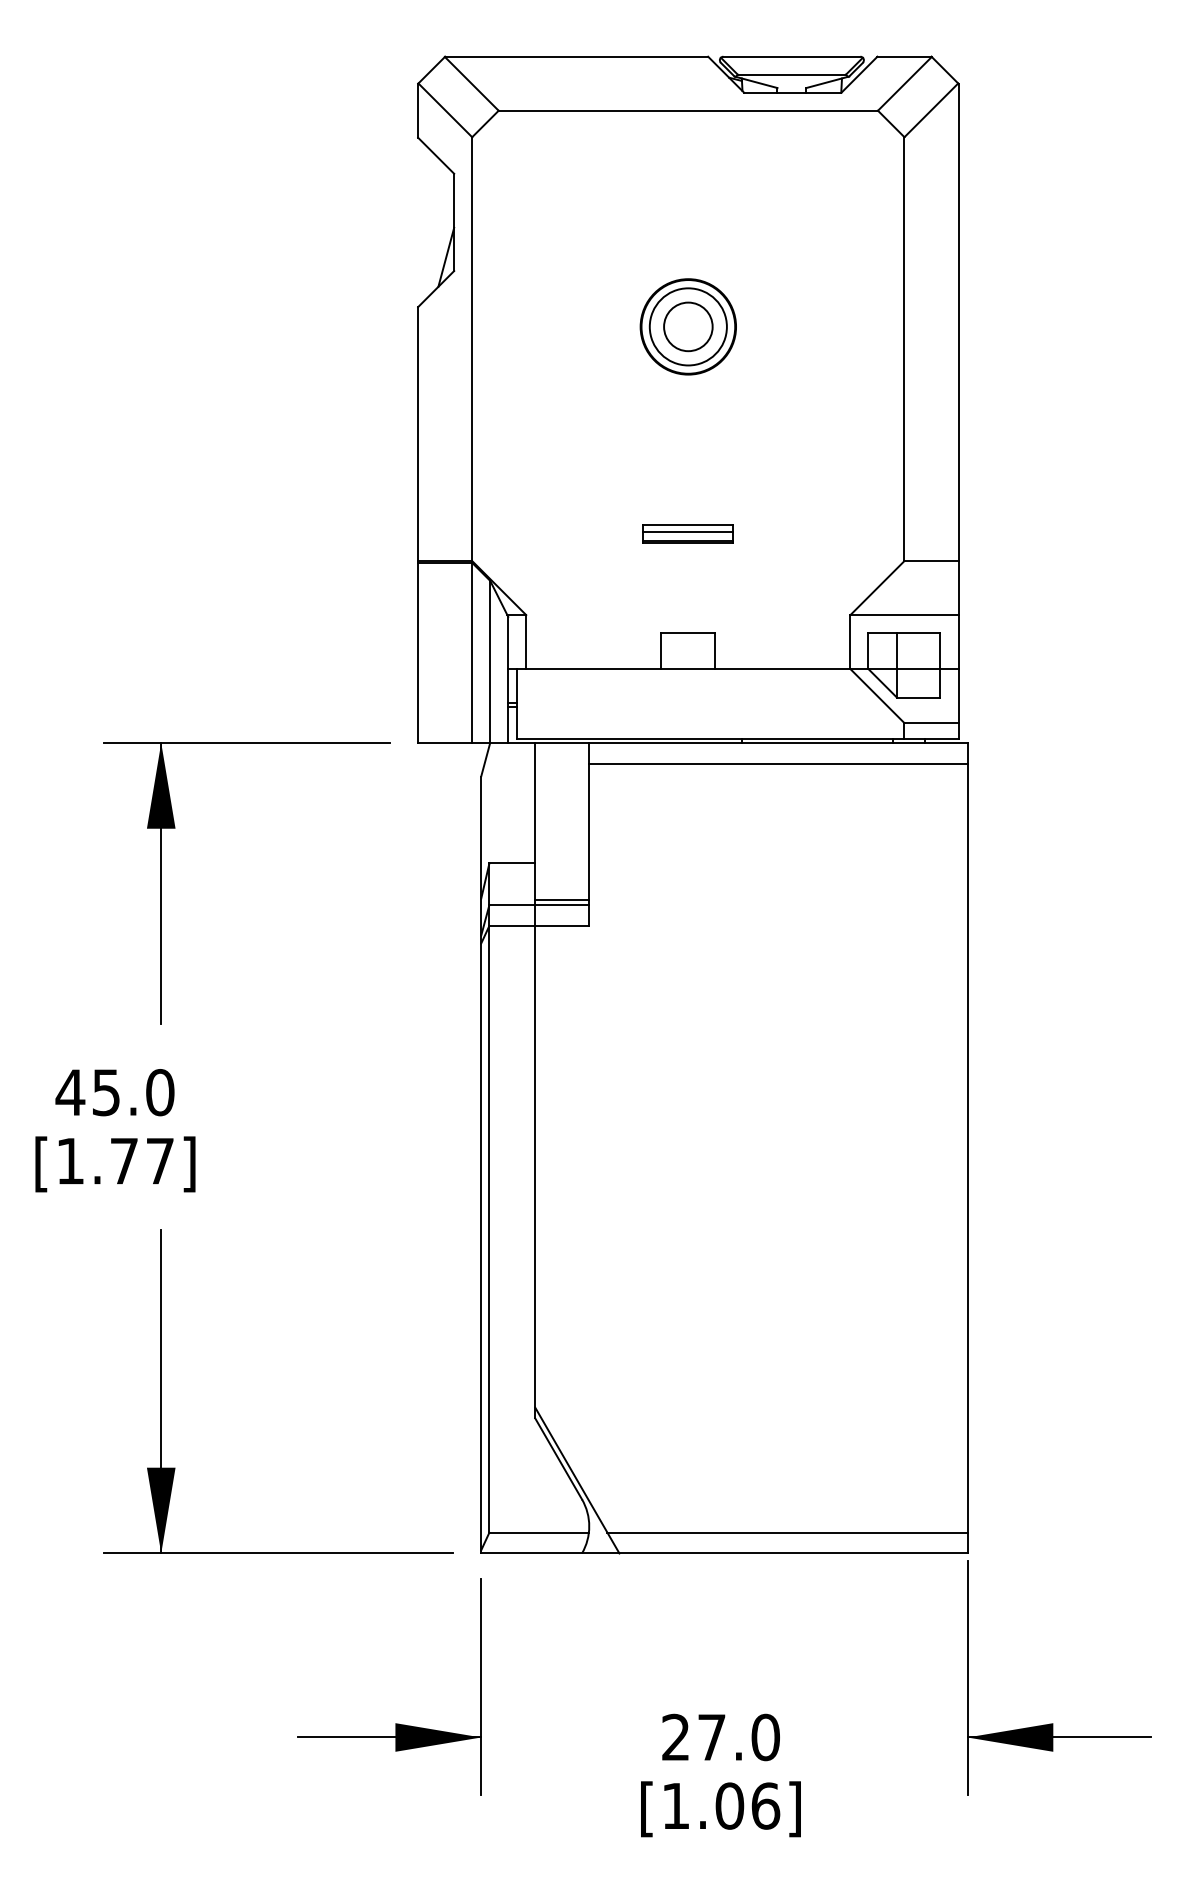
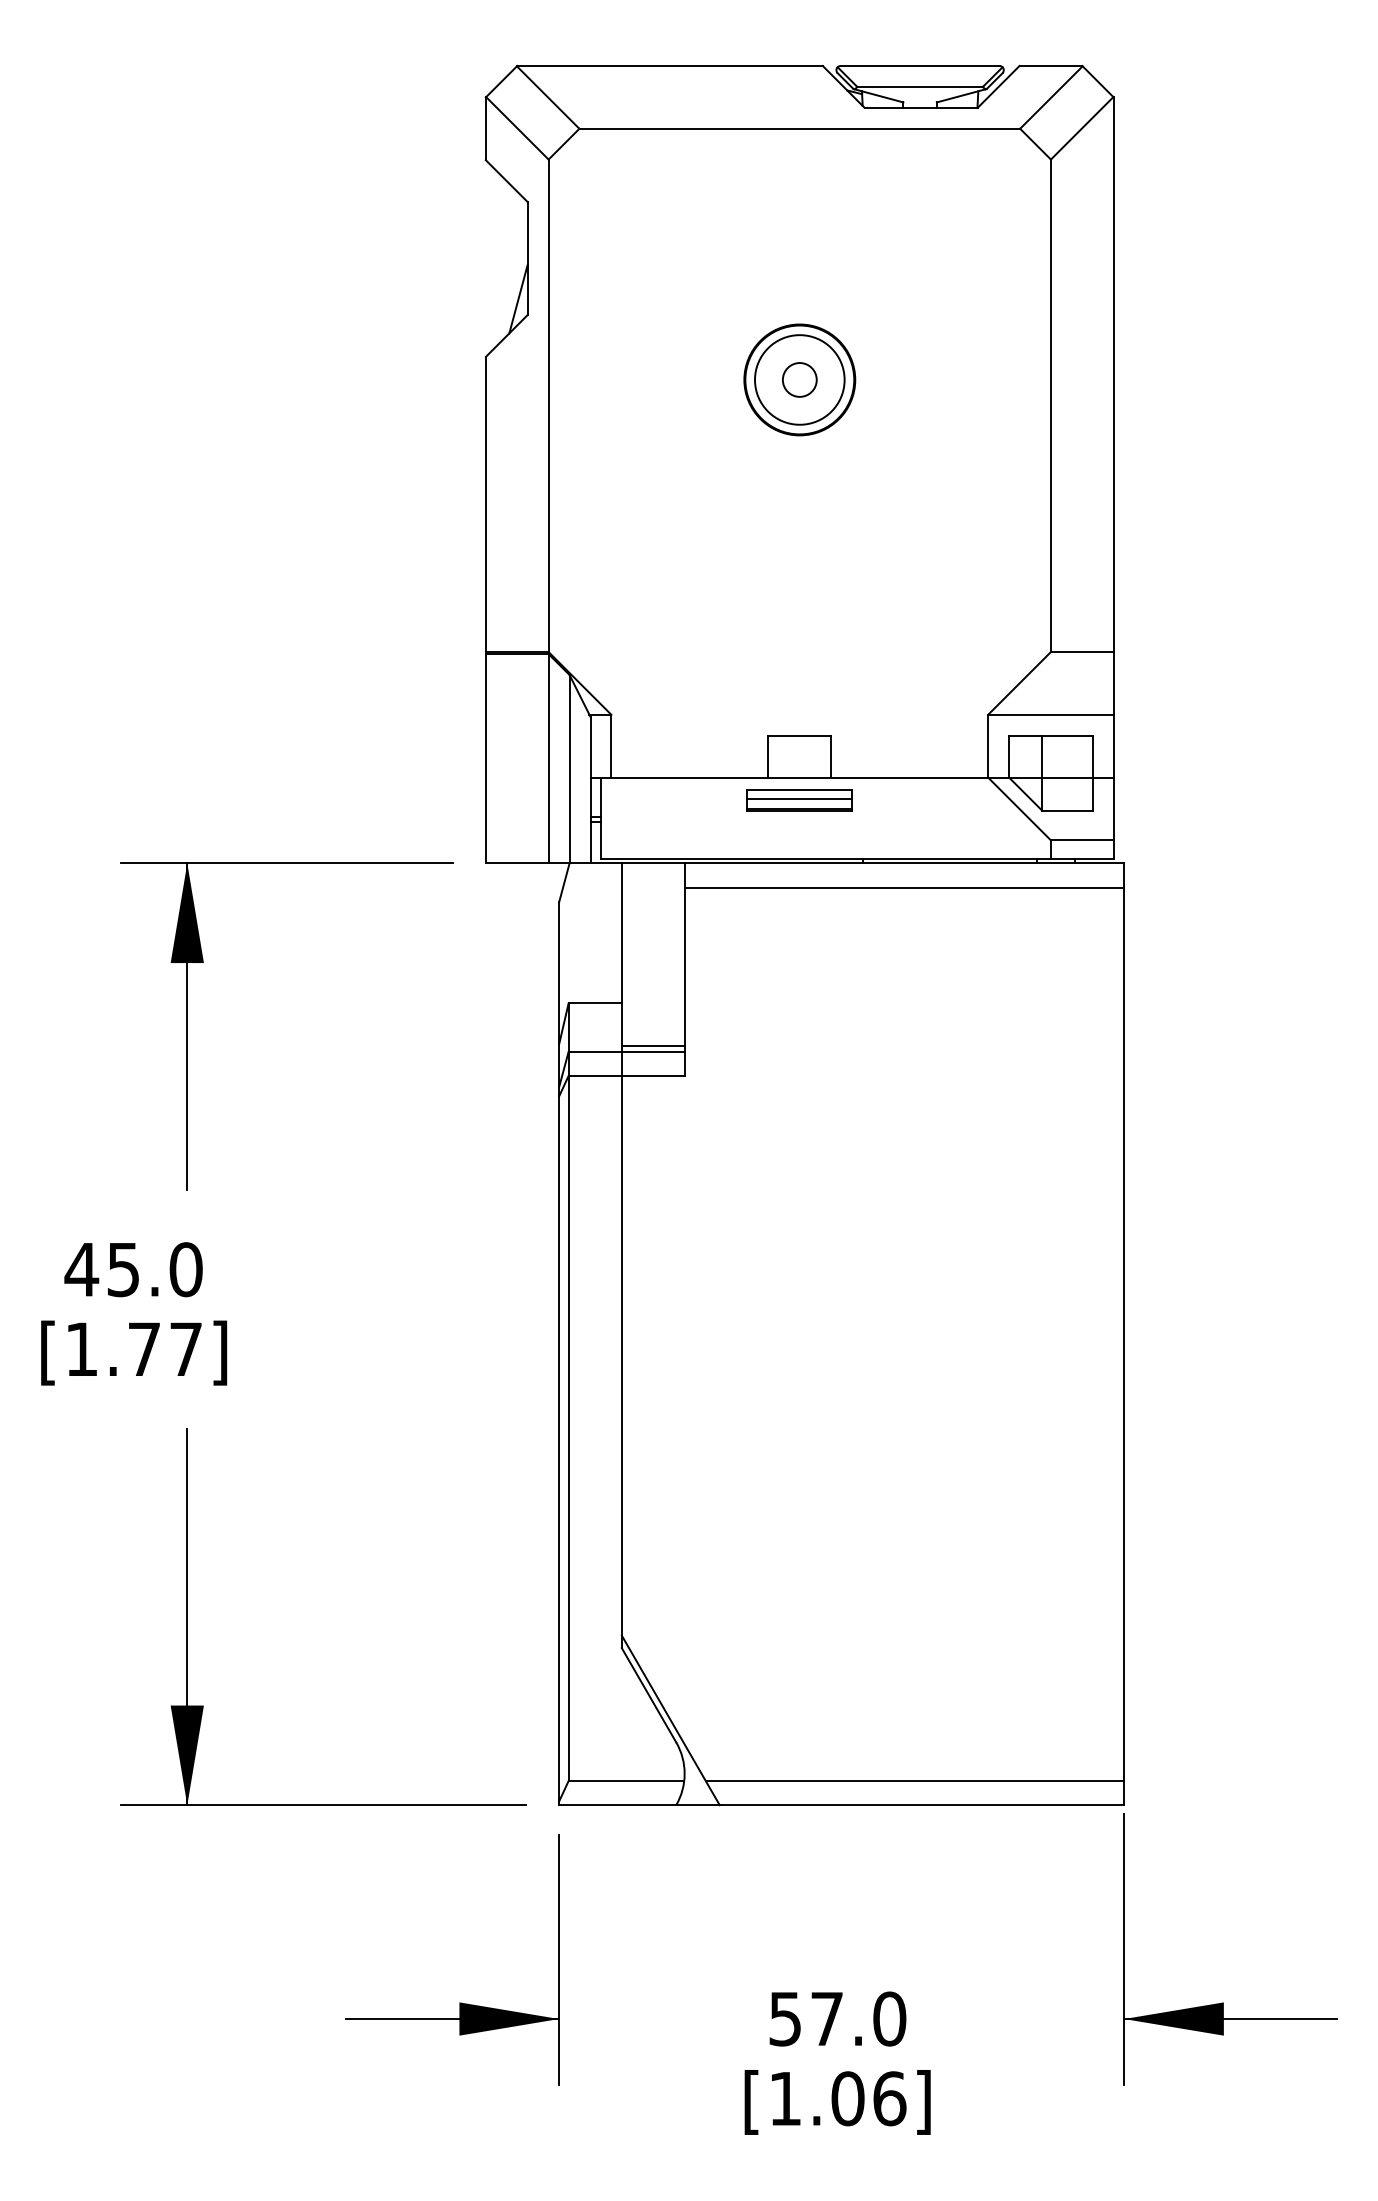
circle: (688, 326) -> (799, 379), size x0.6
part: (688, 533) -> (799, 800), moved
text: (675, 1737) -> (784, 2018), 27.0 -> 57.0

